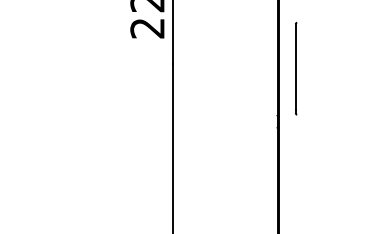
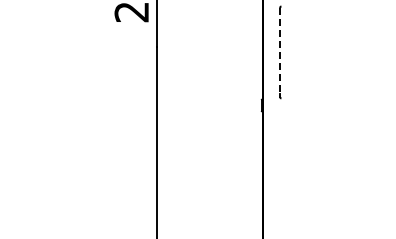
line: (296, 66) -> (280, 50), solid -> dashed

